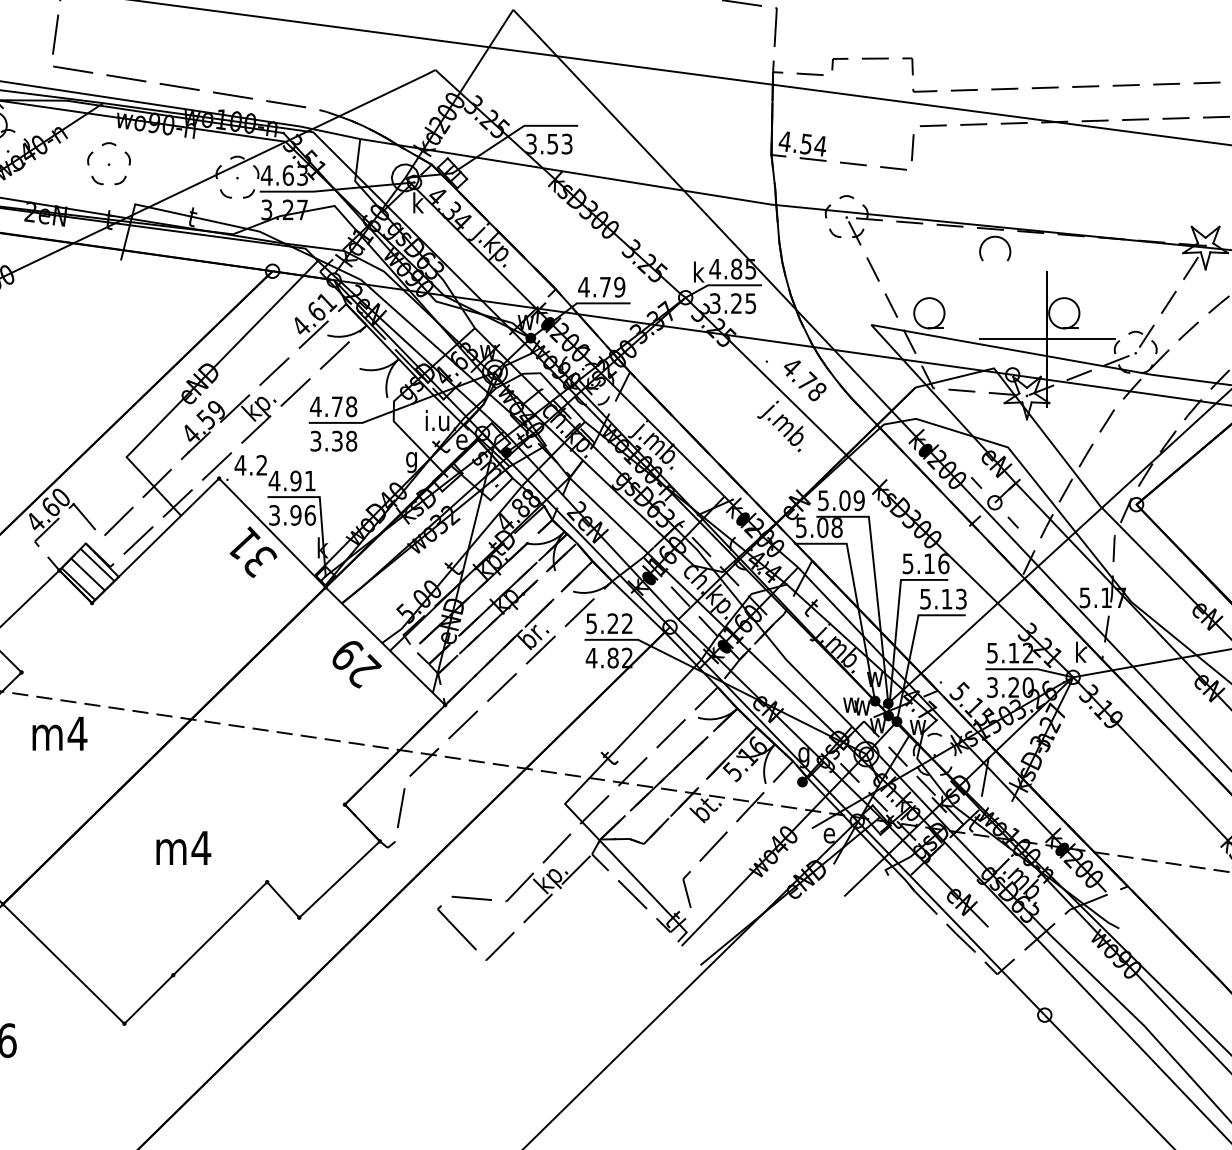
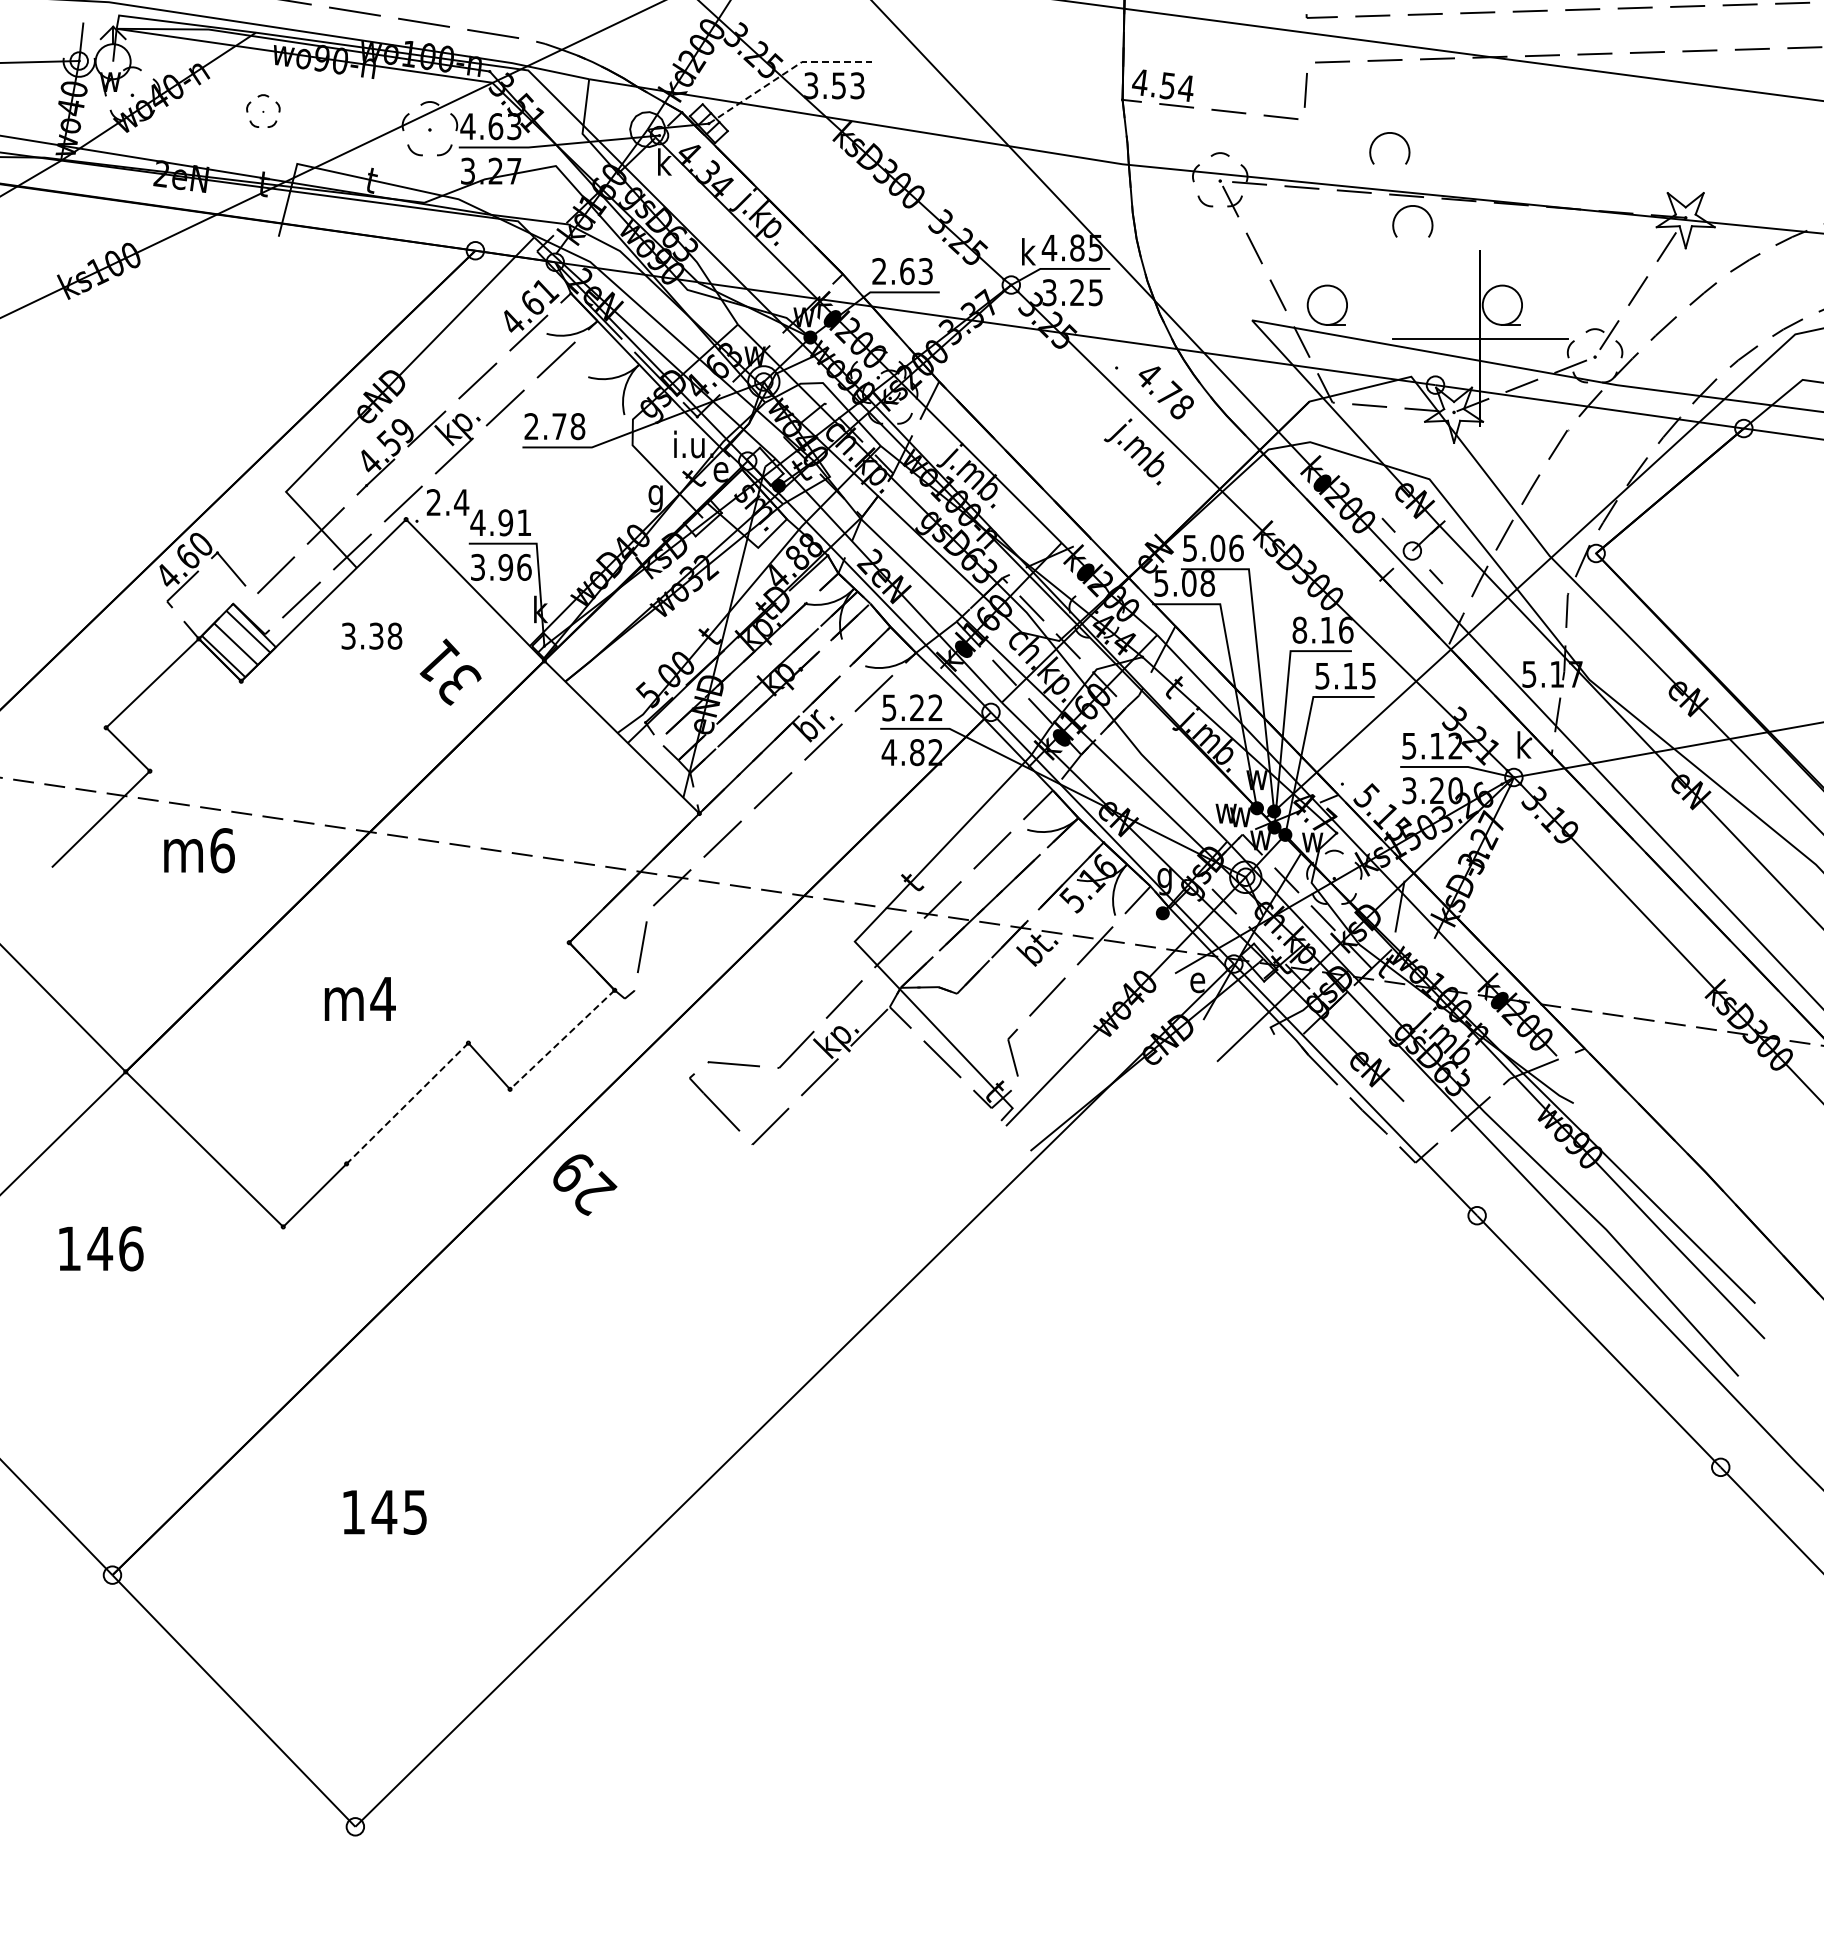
line: (511, 134) -> (785, 73), solid -> dashed
part: (109, 163) -> (263, 110), size x0.6
part: (974, 181) -> (1386, 134), added
text: (601, 287) -> (901, 271), 4.79 -> 2.63
text: (315, 406) -> (531, 426), 4.78 -> 2.78
text: (333, 440) -> (371, 635), moved
text: (251, 465) -> (447, 502), 4.2 -> 2.4
text: (859, 500) -> (1236, 547), 5.09 -> 5.06
text: (253, 551) -> (450, 671), moved
text: (907, 563) -> (1299, 629), 5.16 -> 8.16
text: (961, 598) -> (1368, 675), 5.13 -> 5.15
text: (357, 664) -> (585, 1184), moved
text: (77, 733) -> (222, 850), m4 -> m6
line: (339, 880) -> (562, 1040), solid -> dashed
line: (220, 928) -> (407, 1103), solid -> dashed

